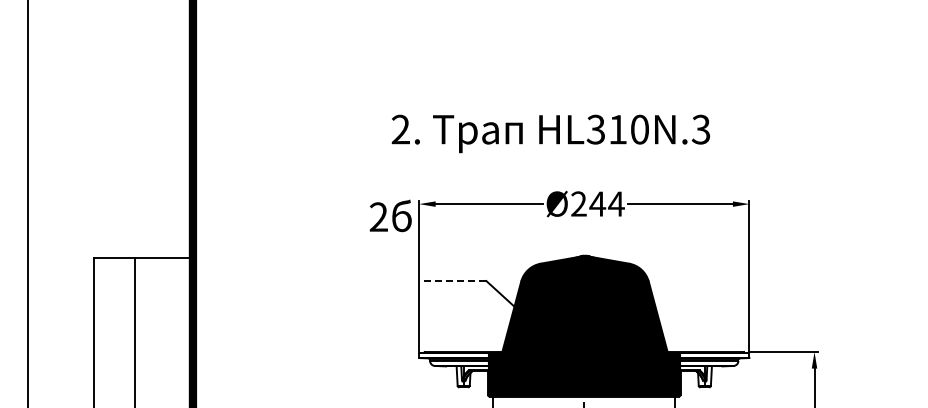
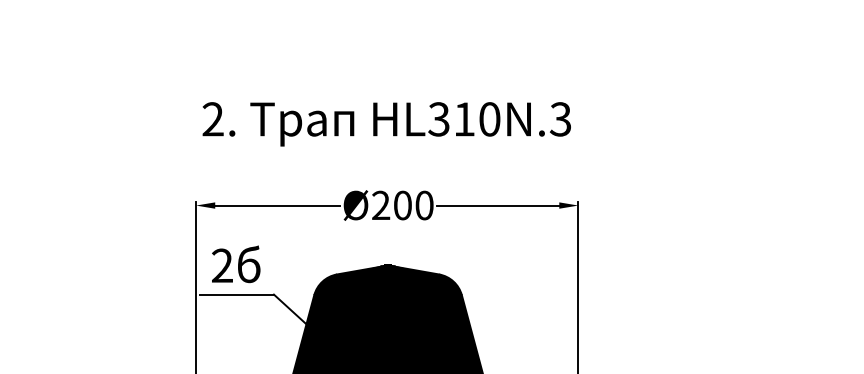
text: (550, 133) -> (386, 123), moved
text: (606, 203) -> (412, 204), Ø244 -> Ø200
text: (390, 215) -> (235, 263), moved
line: (454, 281) -> (237, 295), dashed -> solid

